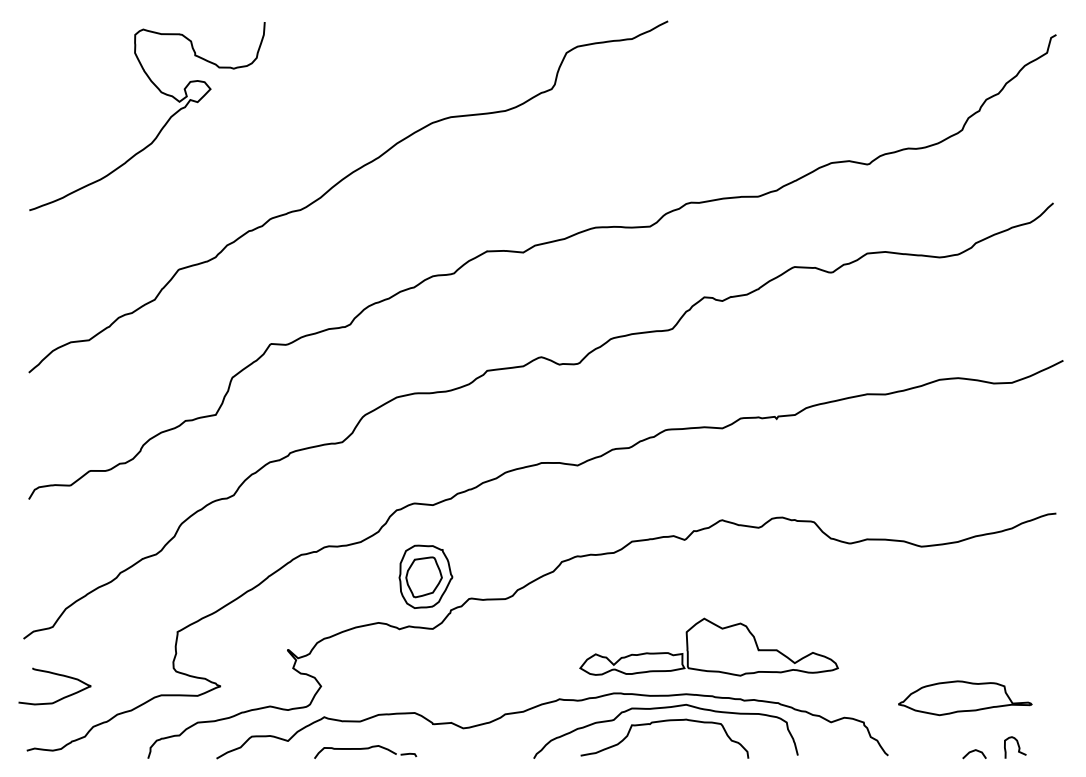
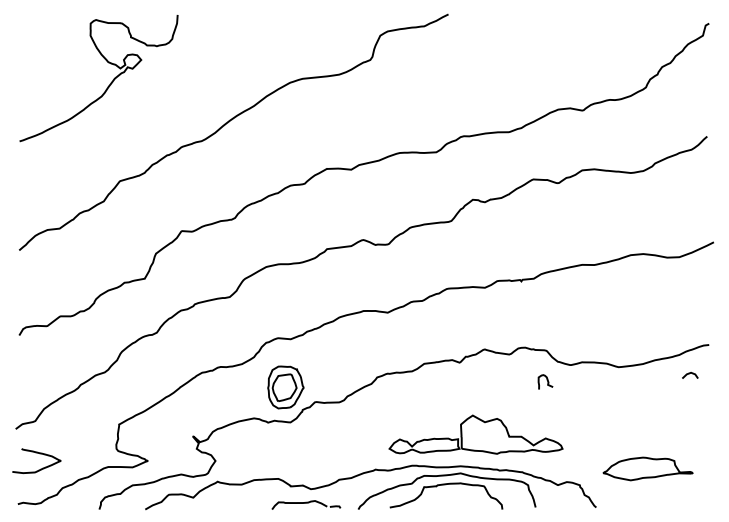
curve: (1016, 745) -> (546, 380), moved
part: (365, 751) -> (306, 504), moved
line: (973, 752) -> (689, 374), moved

